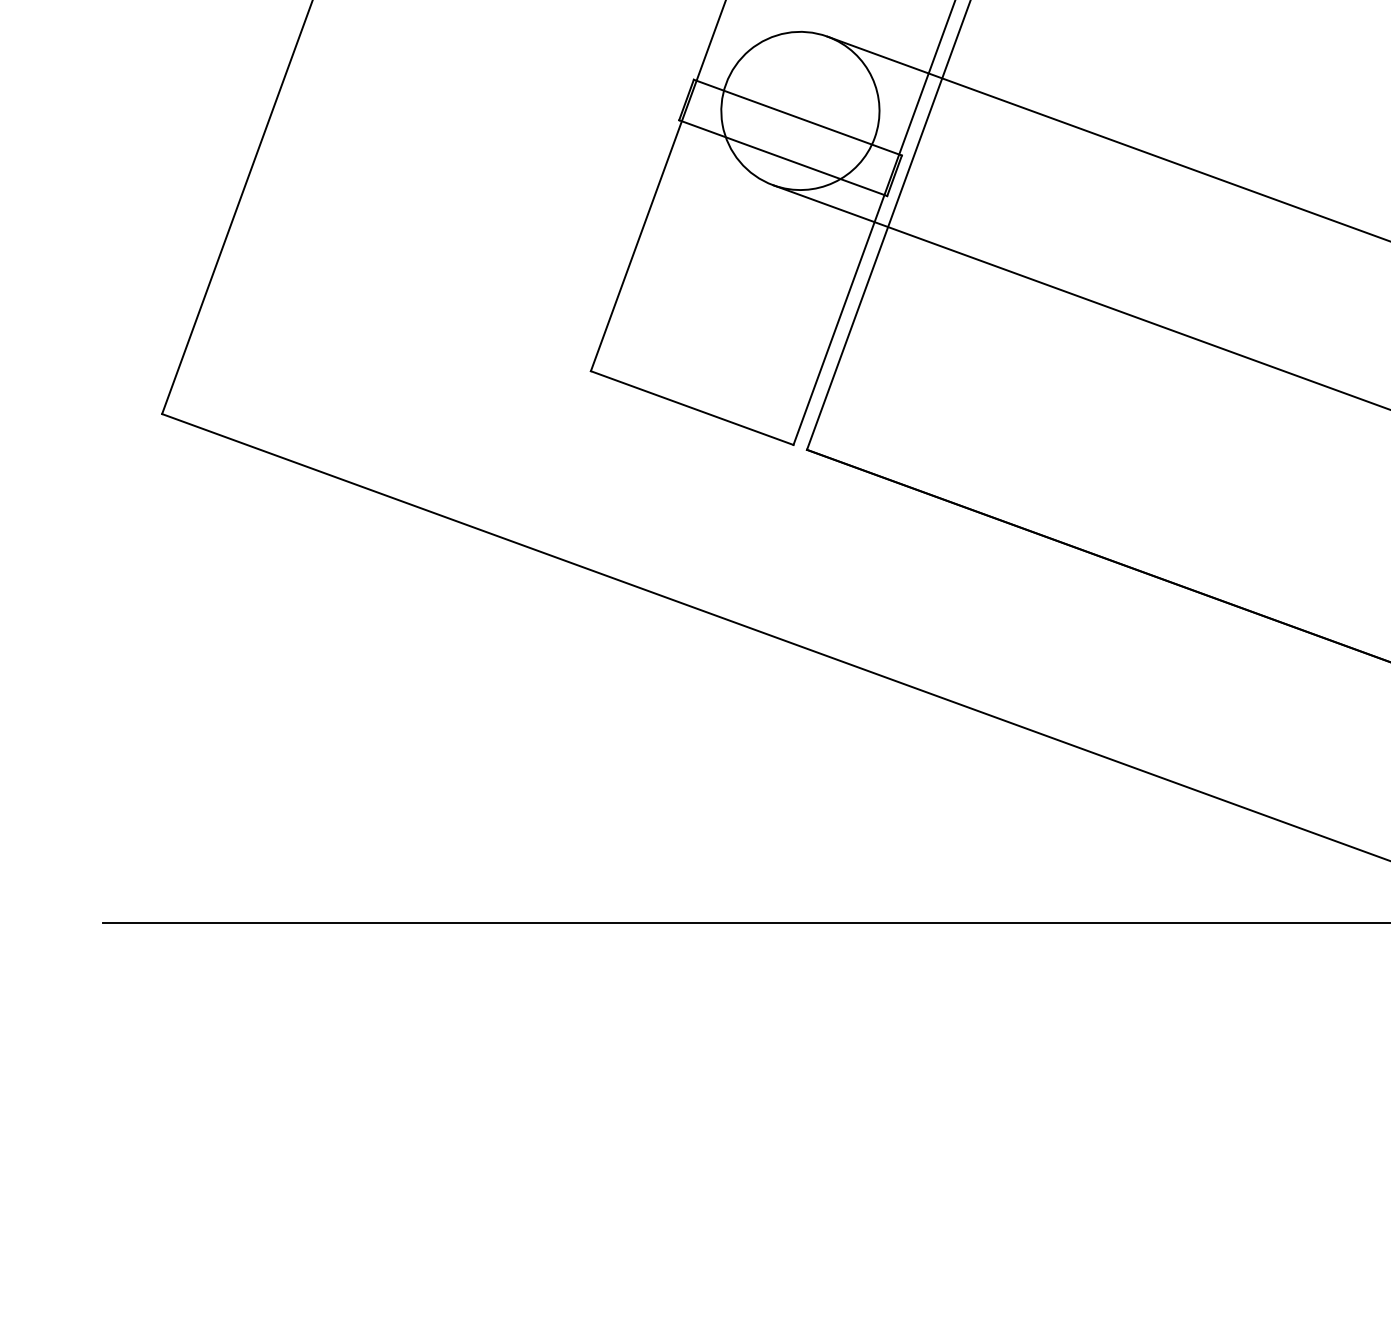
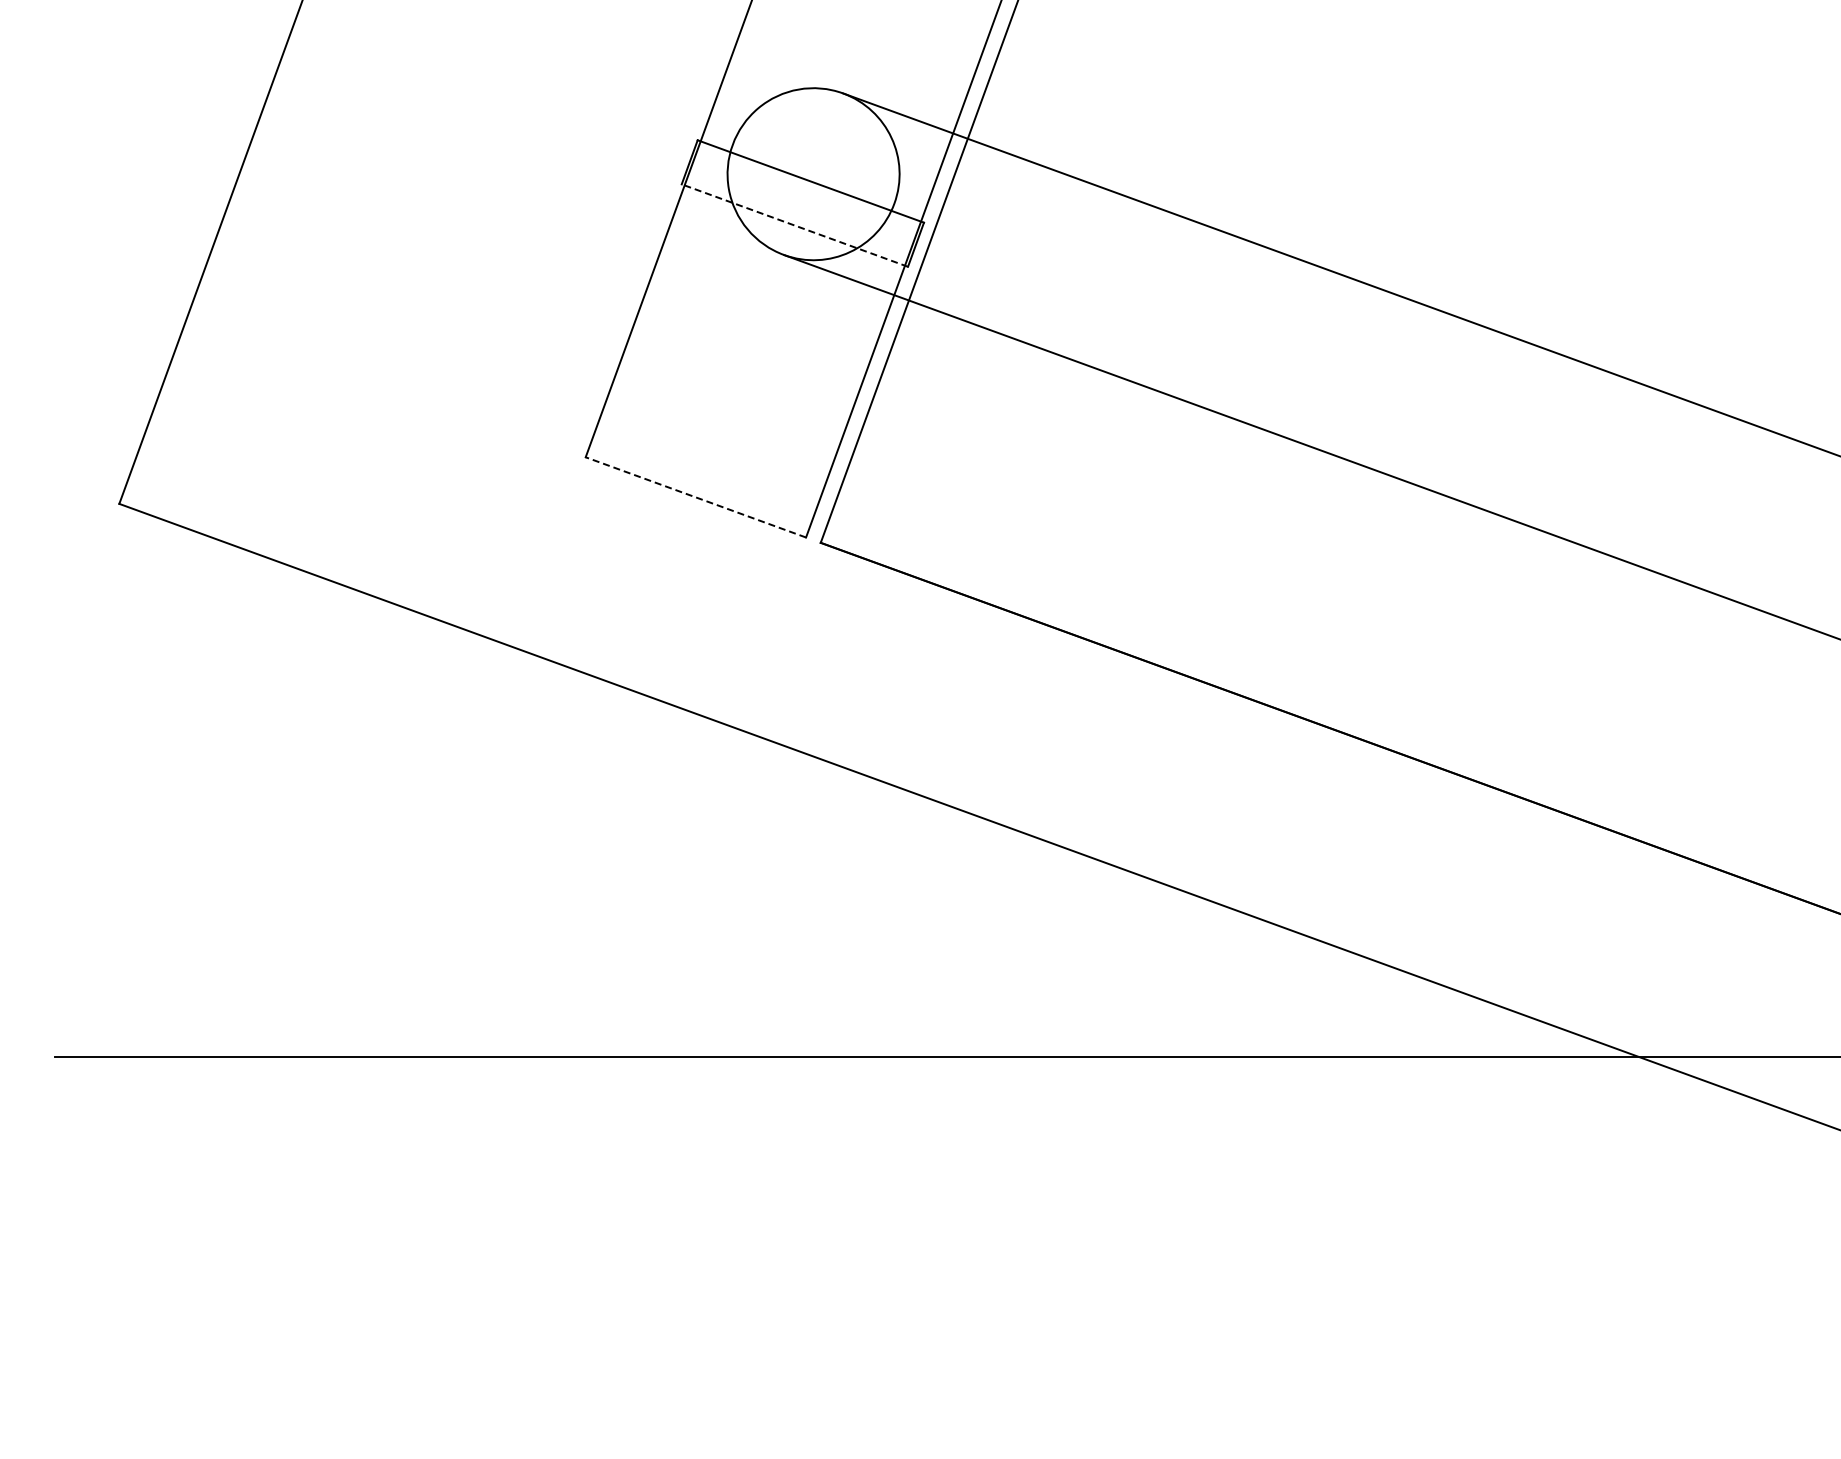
line: (782, 158) -> (794, 225), solid -> dashed
line: (691, 408) -> (695, 497), solid -> dashed

